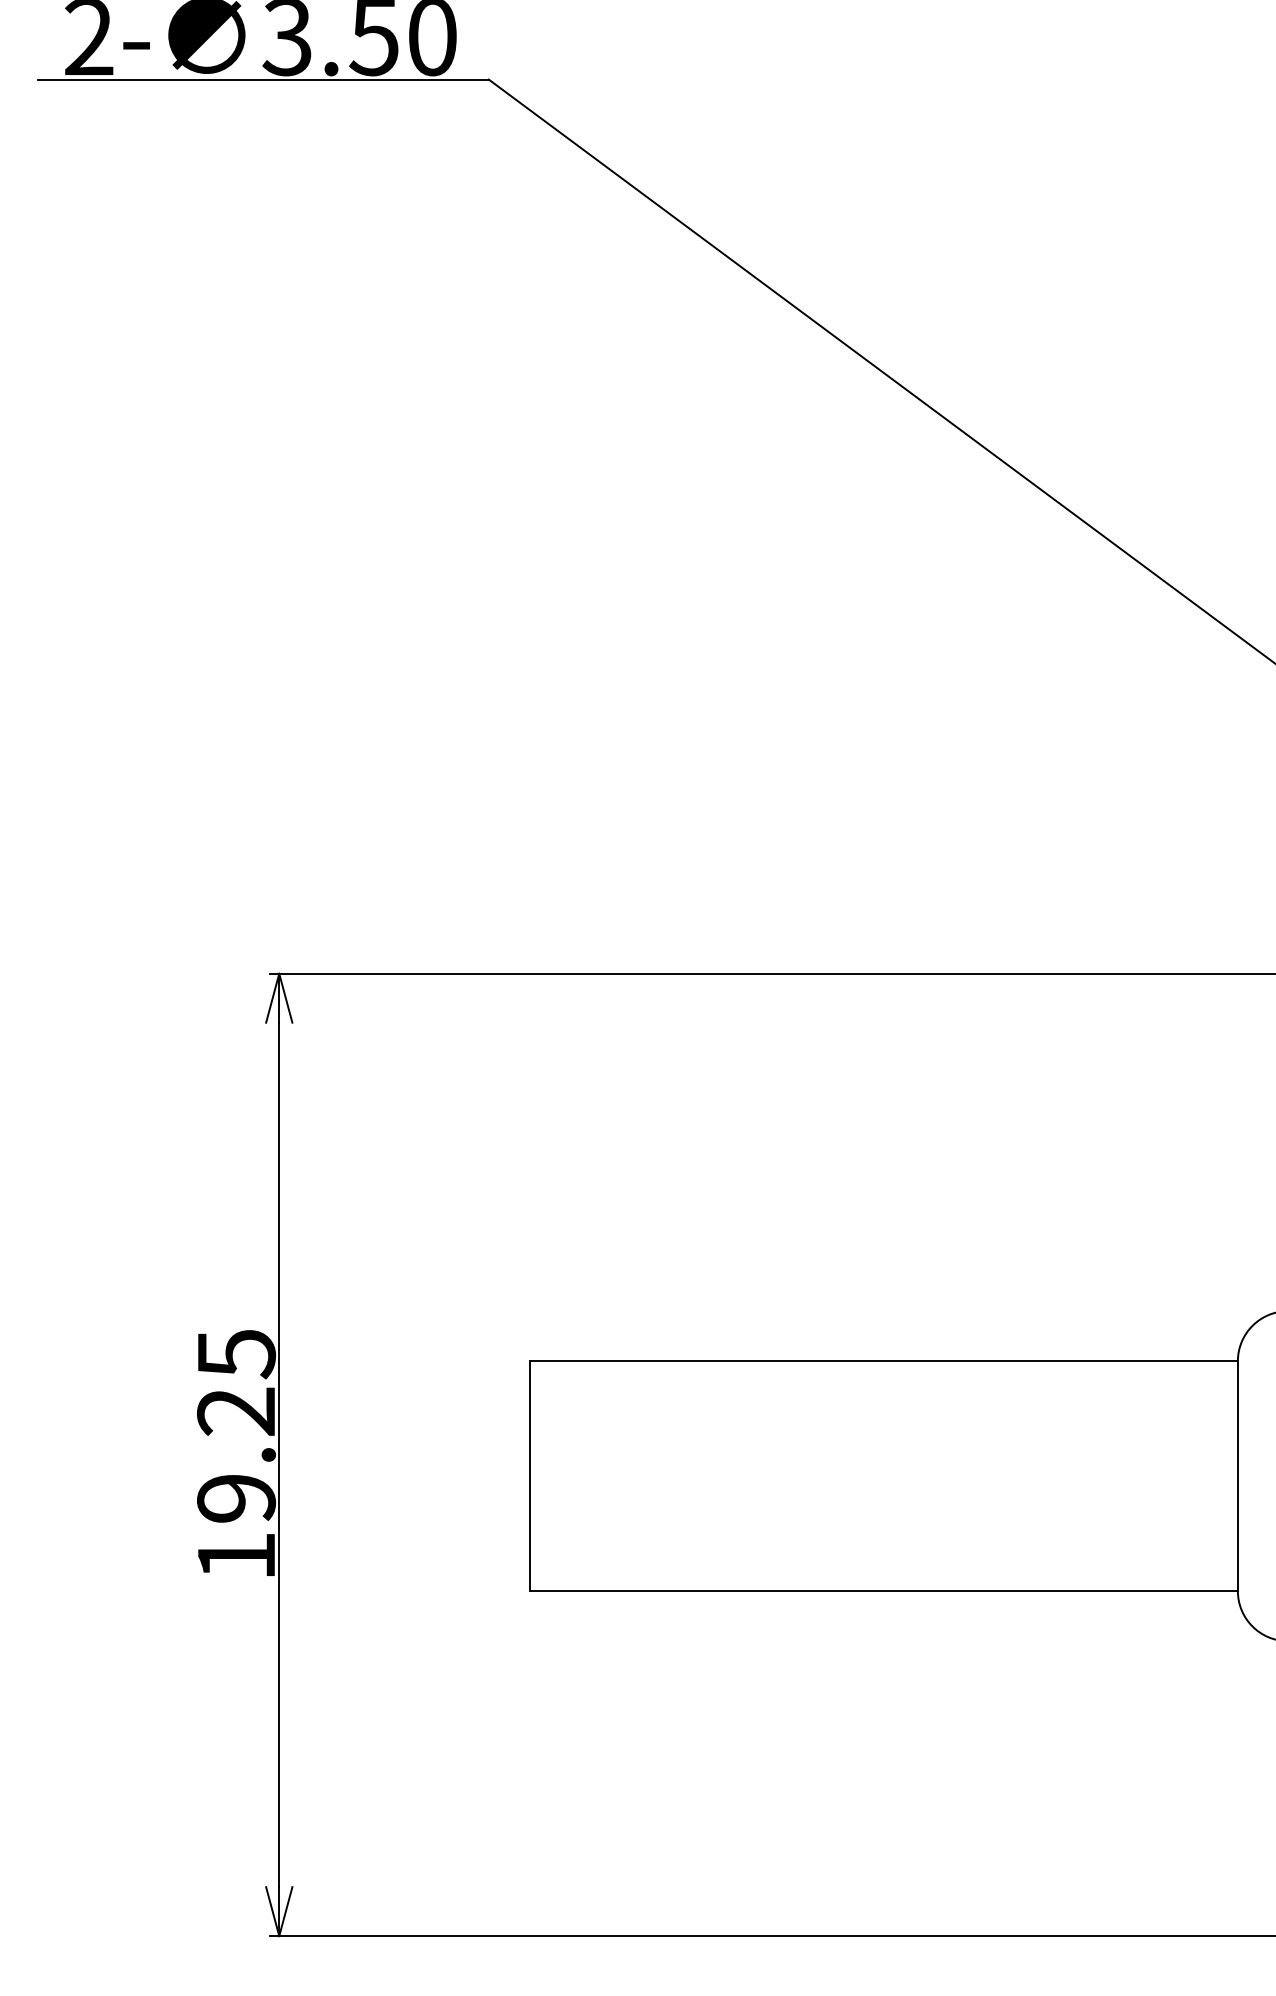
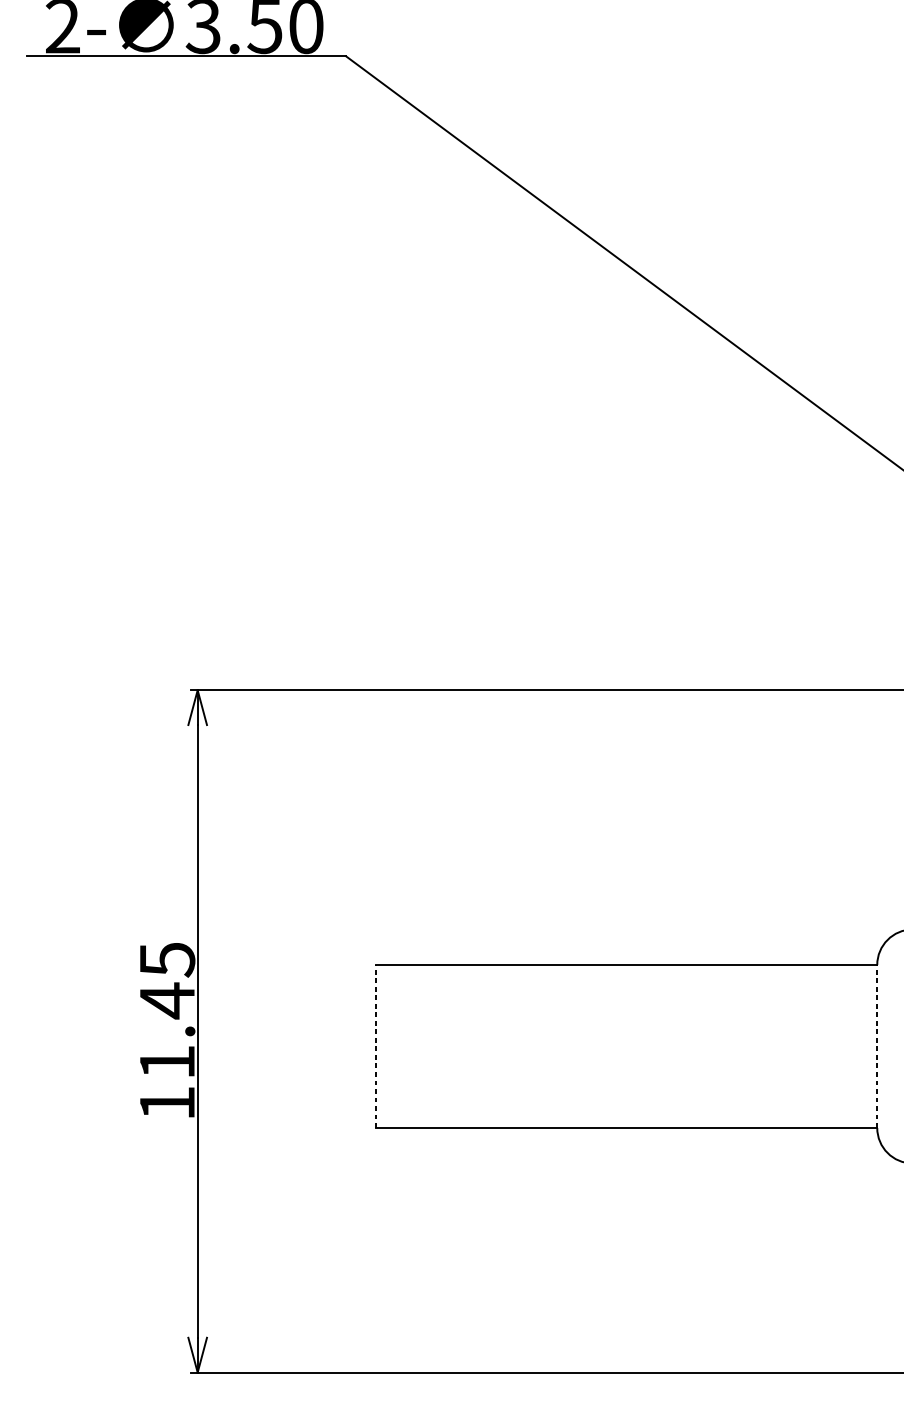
text: (236, 1453) -> (167, 1030), 19.25 -> 11.45
line: (530, 1476) -> (375, 1046), solid -> dashed
line: (1237, 1476) -> (876, 1046), solid -> dashed

